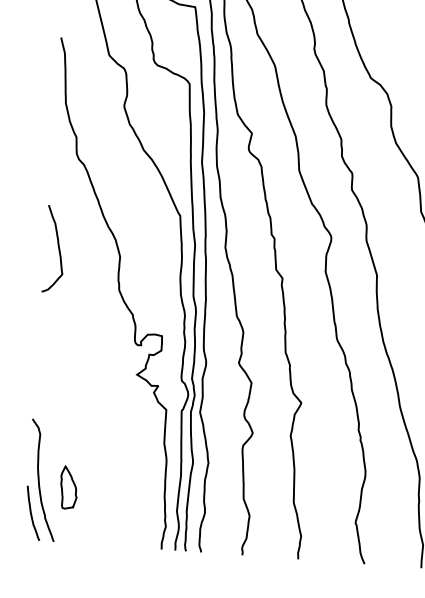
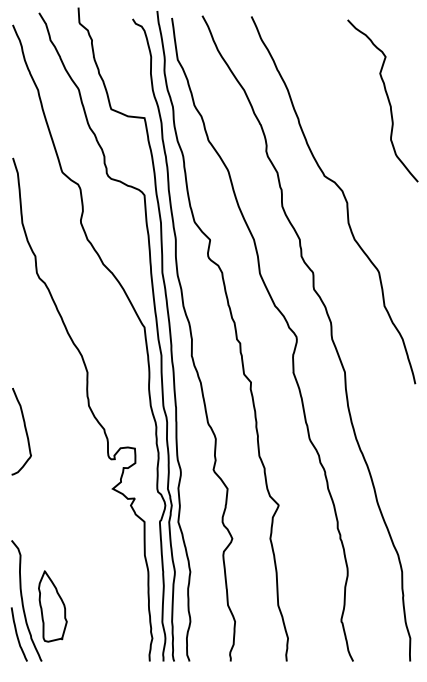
curve: (58, 249) -> (25, 431), moved
part: (68, 487) -> (52, 606), size x1.67

